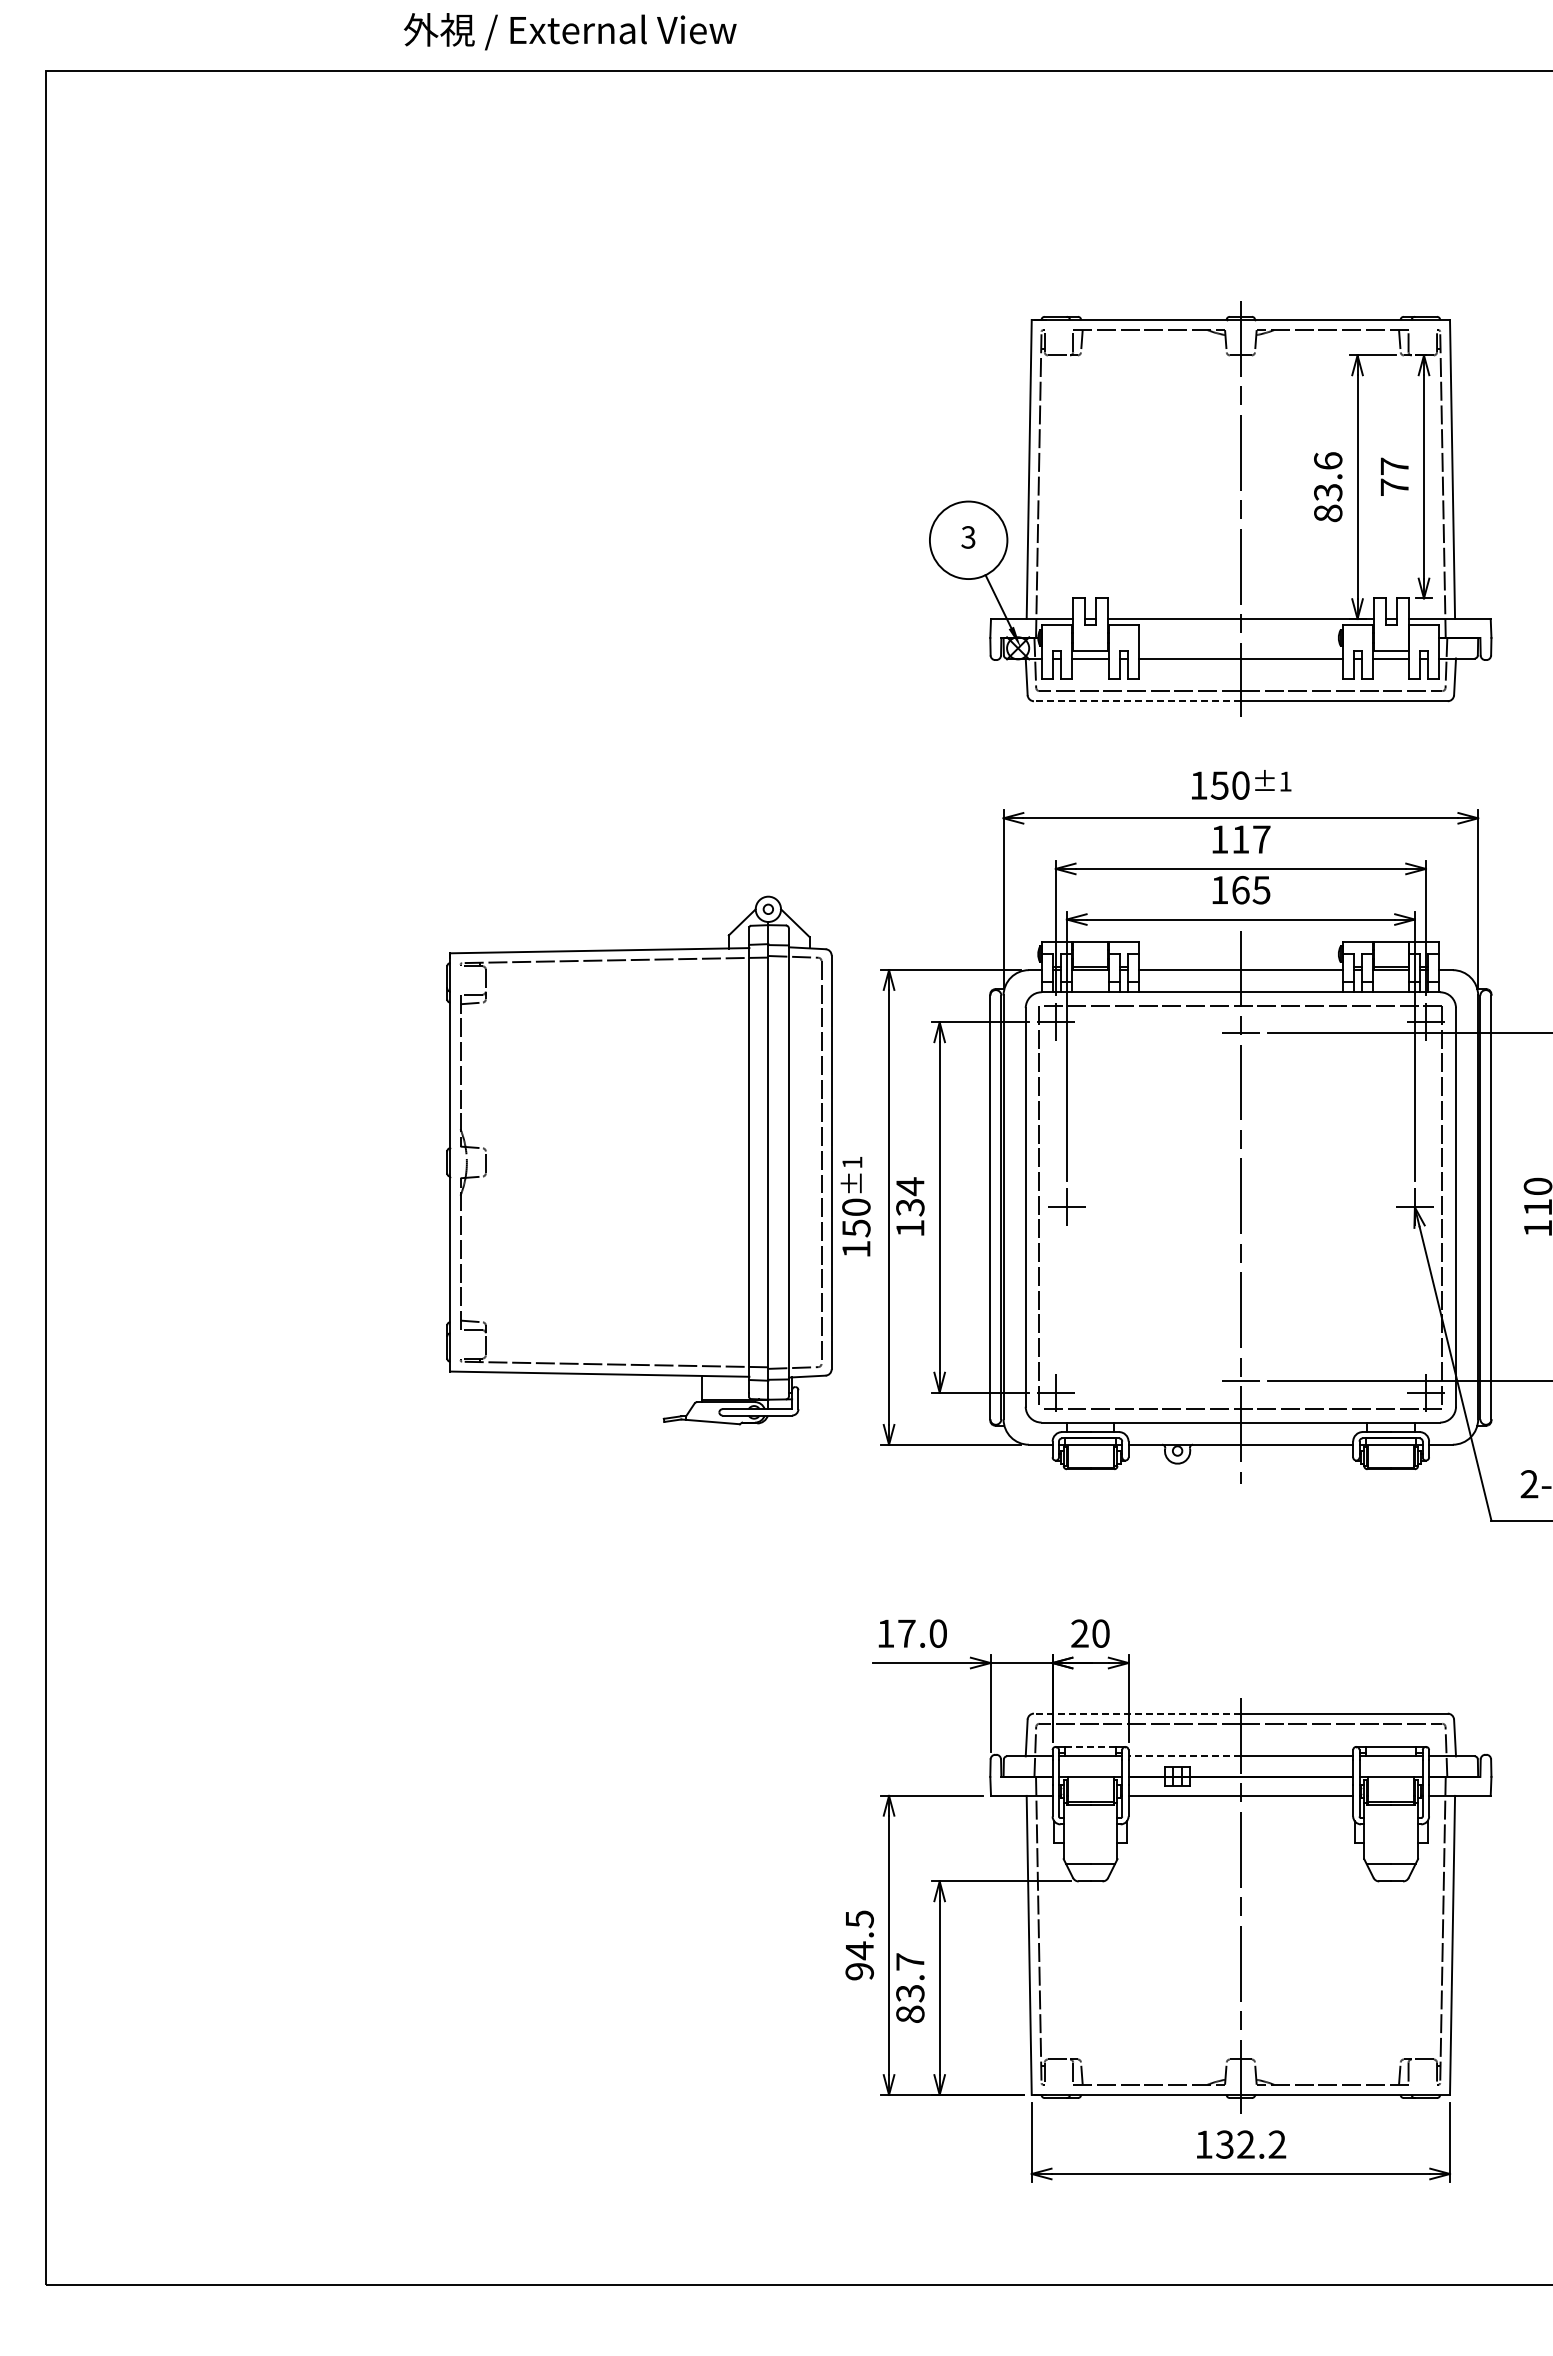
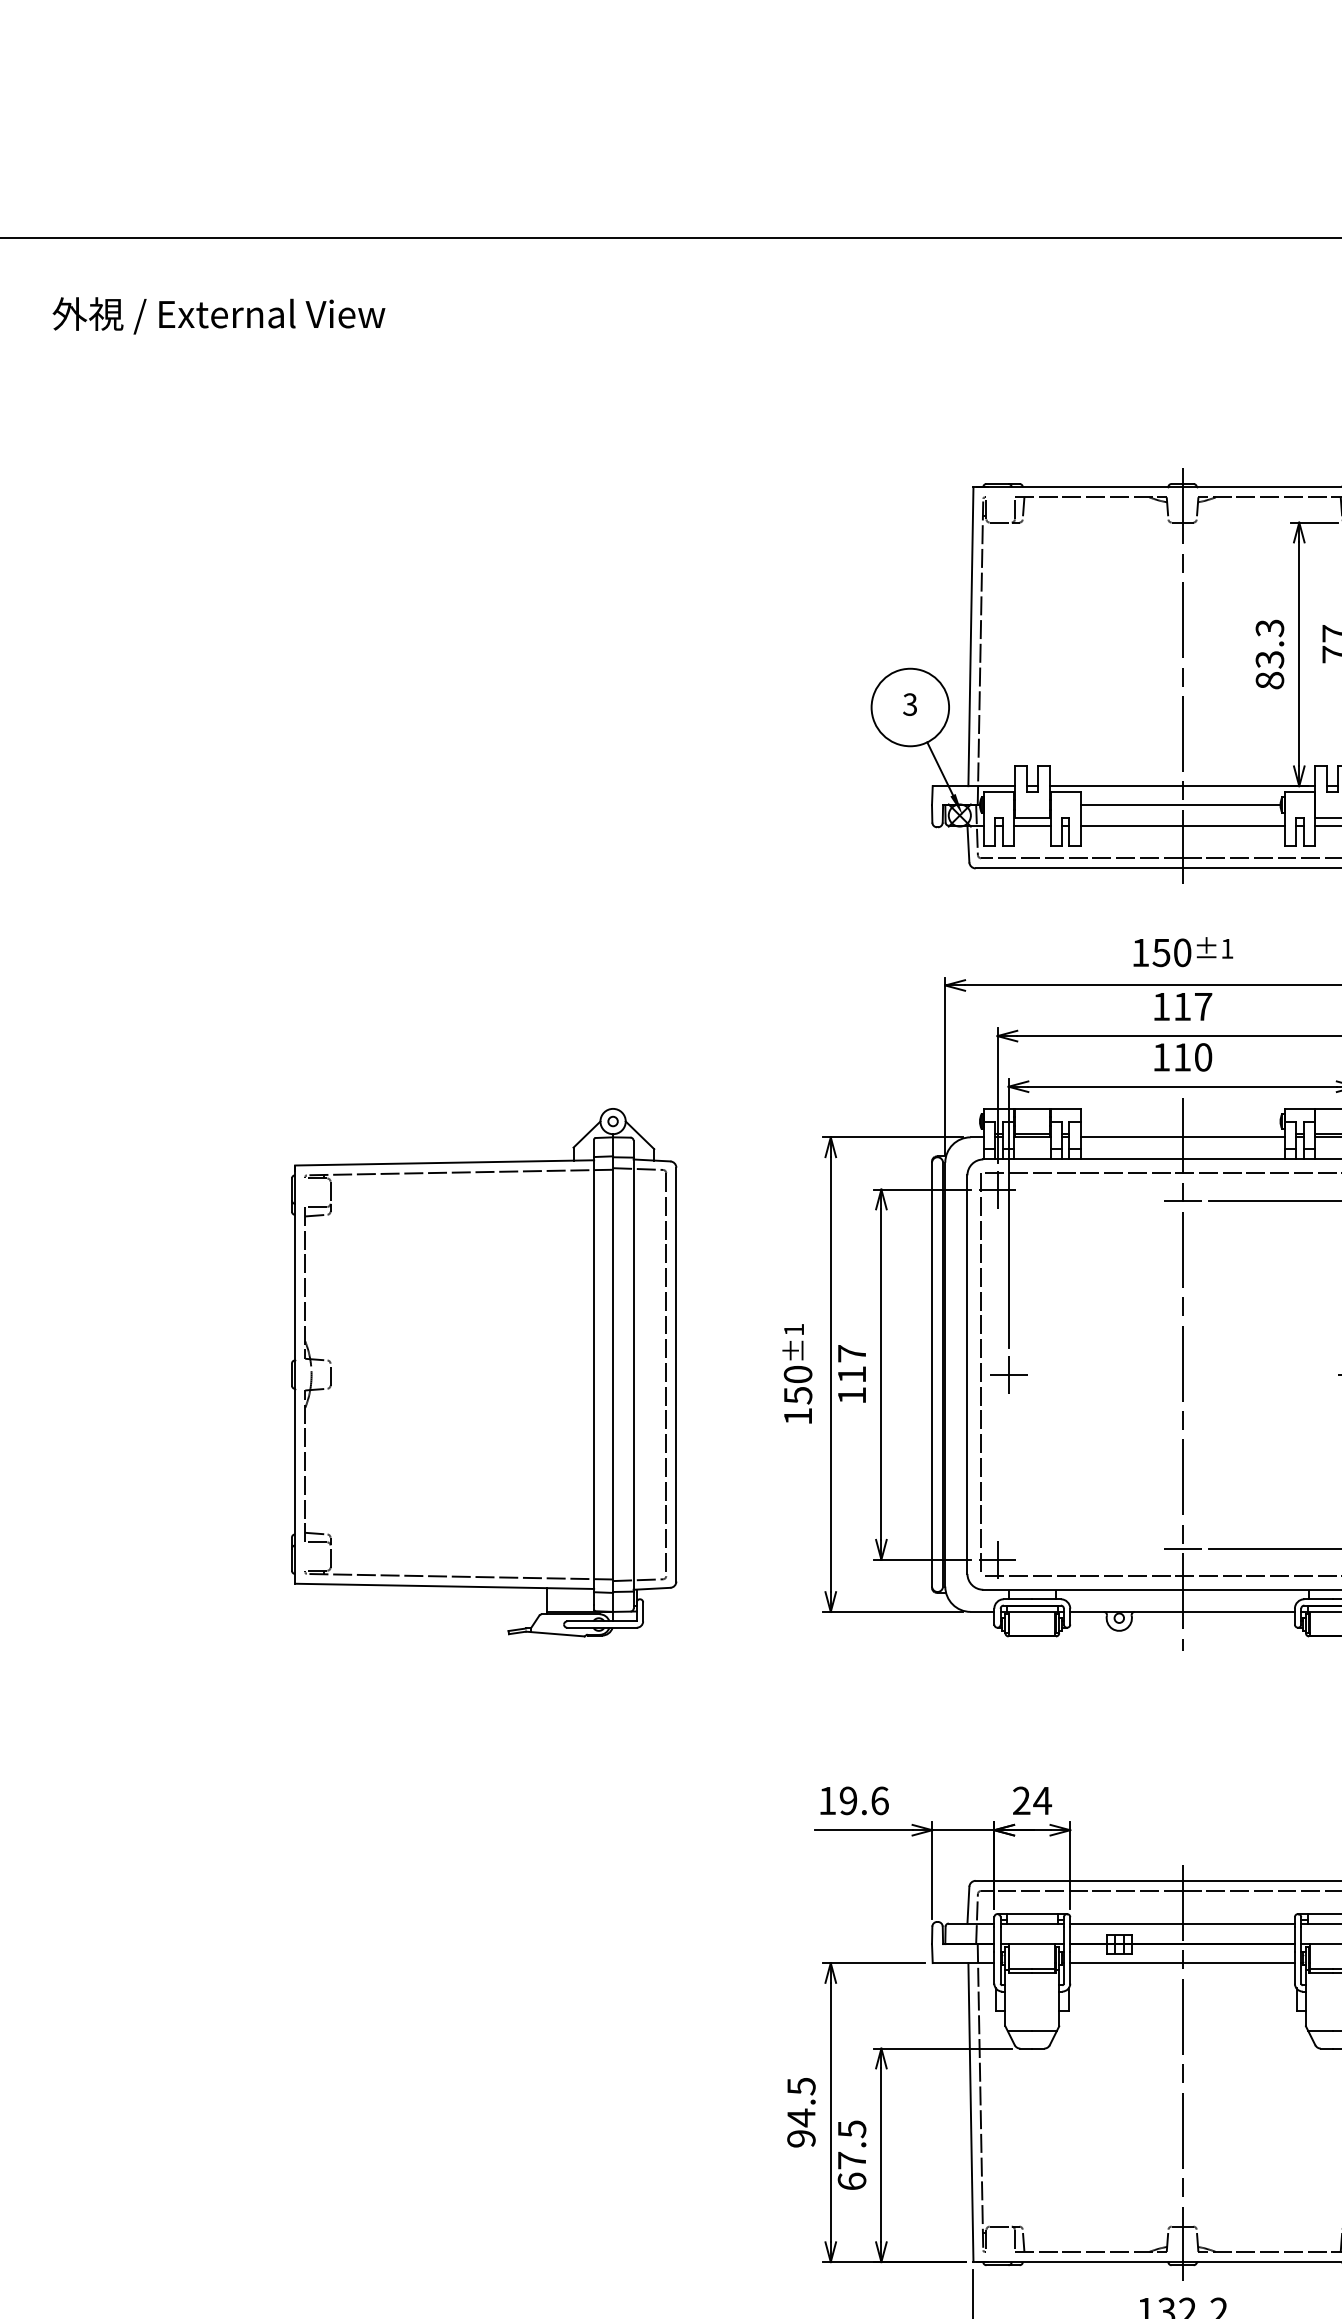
text: (570, 31) -> (219, 315), moved
text: (1328, 461) -> (1270, 628), 83.6 -> 83.3
line: (1238, 637) -> (1180, 804), added
line: (1136, 701) -> (1078, 868), dashed -> solid
text: (1251, 890) -> (1193, 1057), 165 -> 110
part: (639, 1160) -> (484, 1372), moved
text: (910, 1196) -> (852, 1363), 134 -> 117
text: (922, 1633) -> (864, 1800), 17.0 -> 19.6
text: (1100, 1633) -> (1042, 1800), 20 -> 24
line: (1136, 1713) -> (1078, 1880), dashed -> solid
line: (1091, 1746) -> (1033, 1913), dashed -> solid
line: (1184, 1756) -> (1126, 1923), dashed -> solid
text: (910, 1987) -> (852, 2154), 83.7 -> 67.5

